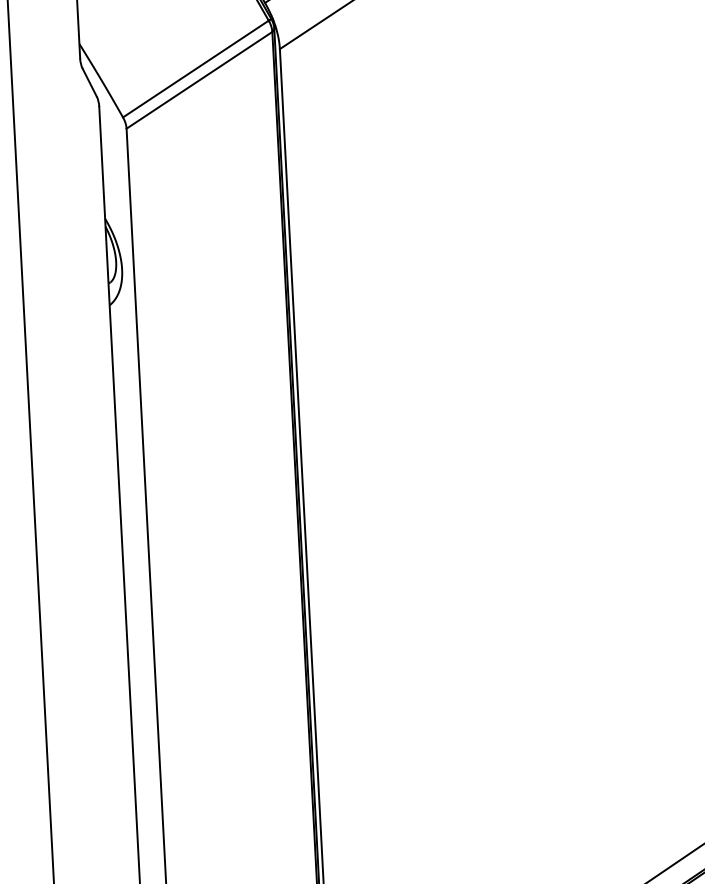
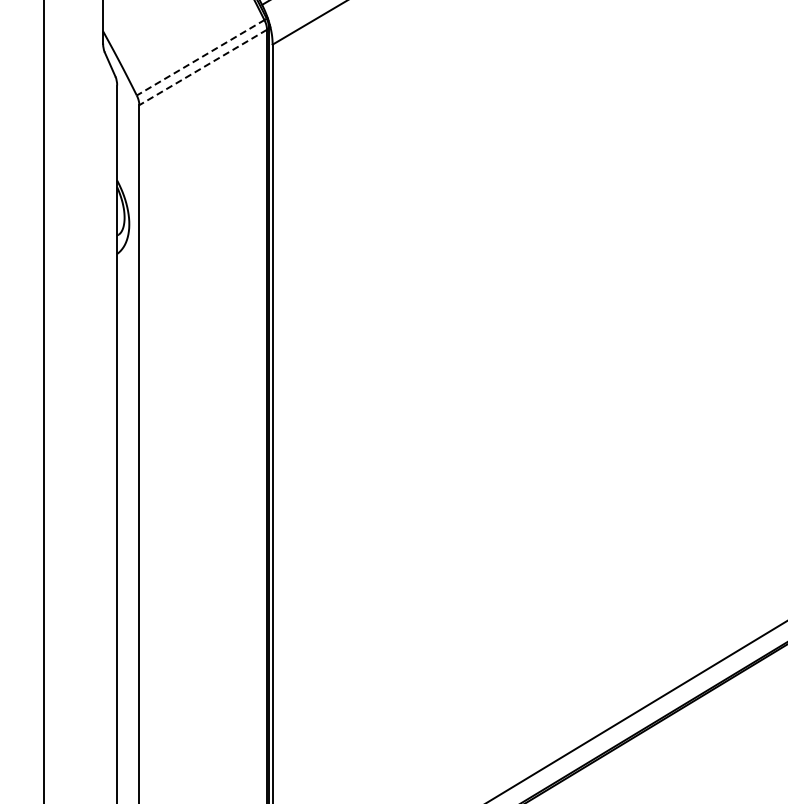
line: (195, 68) -> (200, 57), solid -> dashed
line: (198, 80) -> (202, 67), solid -> dashed

